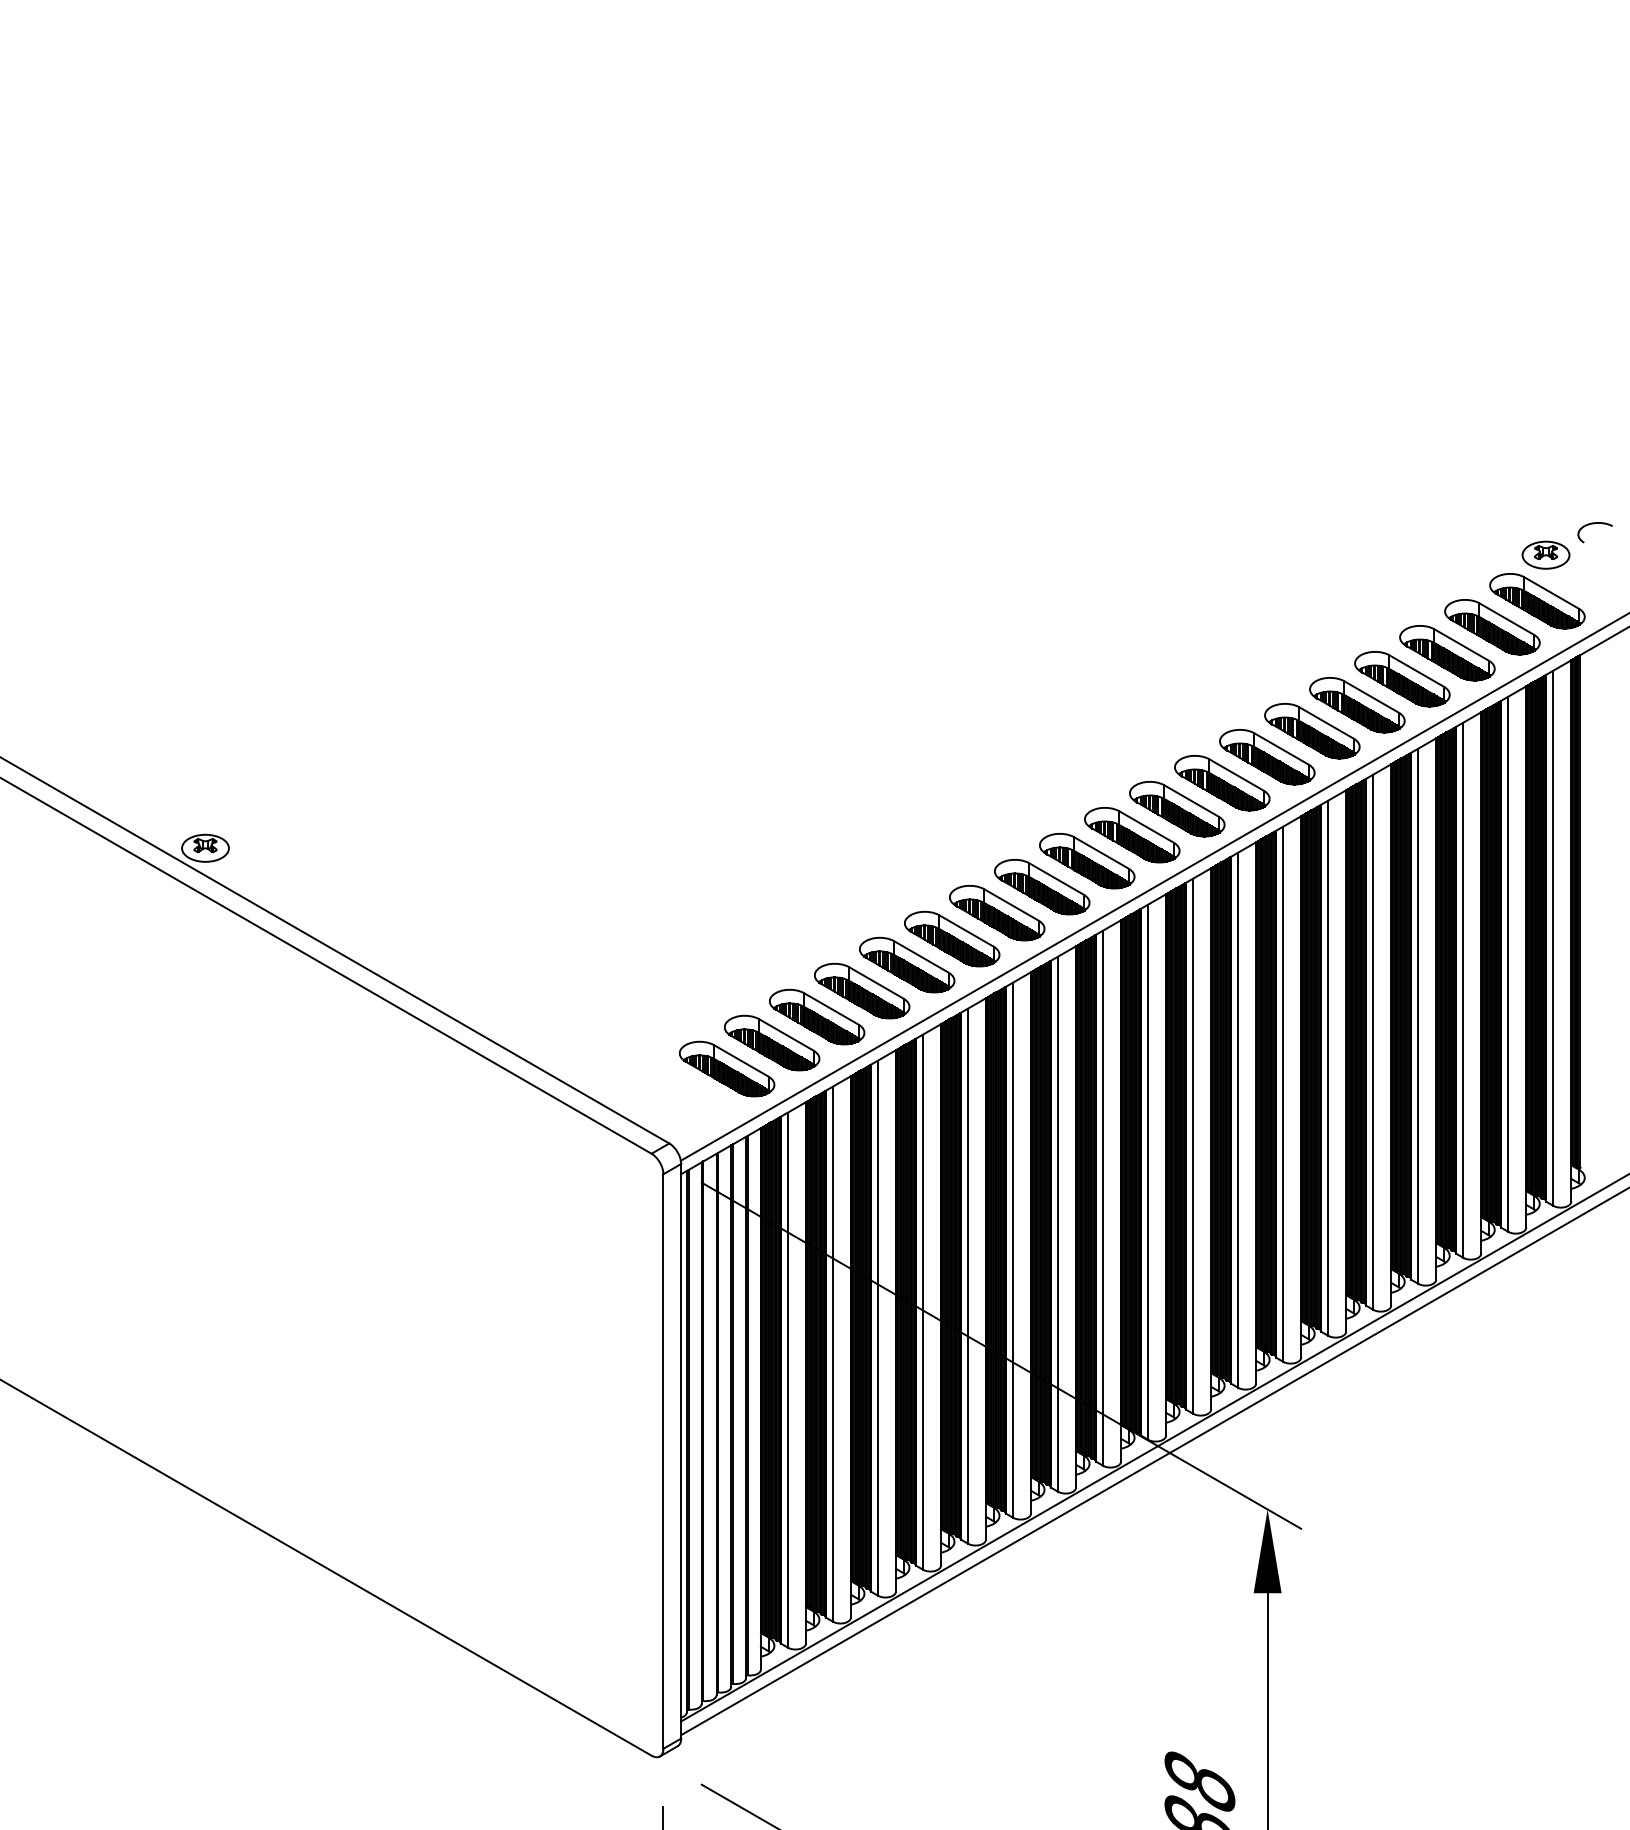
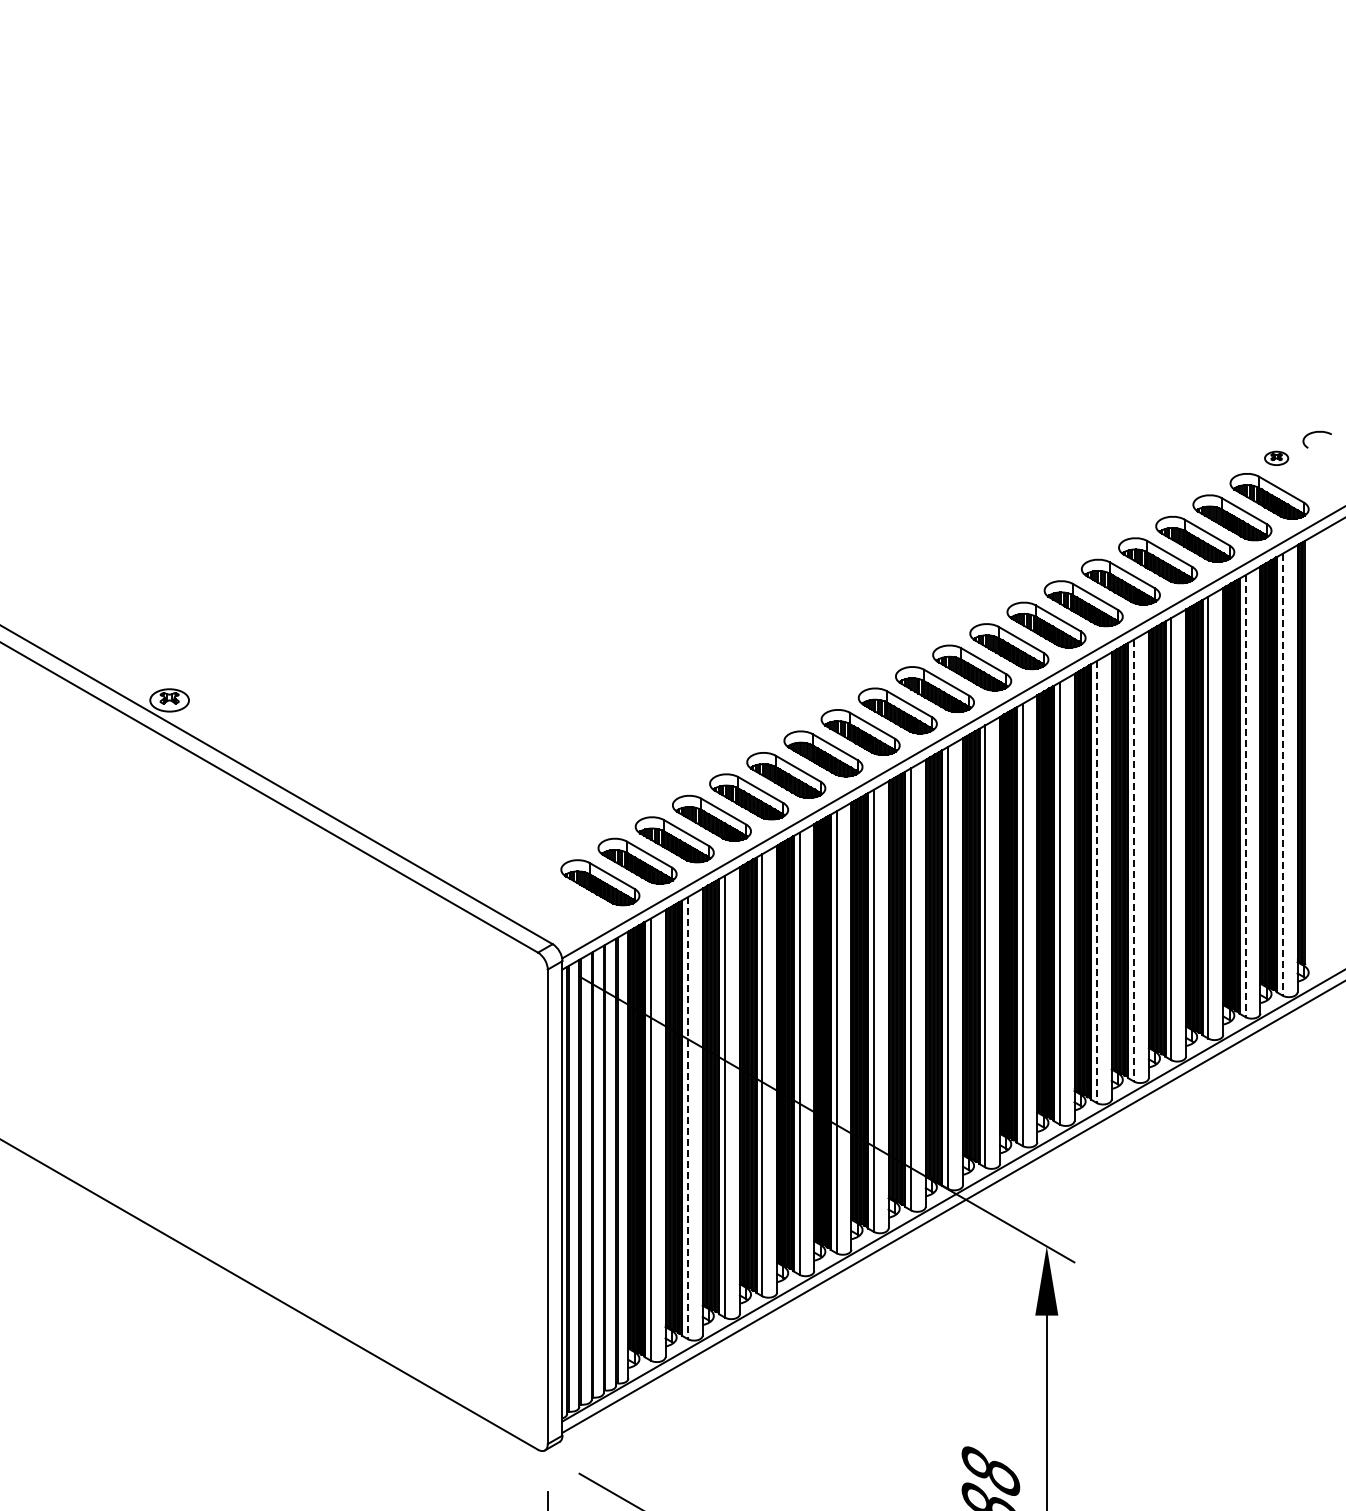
part: (1545, 555) -> (1276, 458), size x0.6
line: (1553, 939) -> (1282, 775), solid -> dashed
line: (1508, 964) -> (1245, 796), solid -> dashed
line: (1373, 1043) -> (1134, 861), solid -> dashed
line: (1327, 1068) -> (1096, 882), solid -> dashed
line: (832, 1354) -> (687, 1118), solid -> dashed

